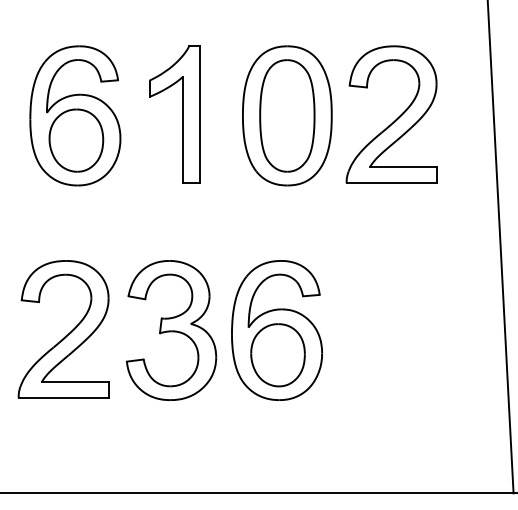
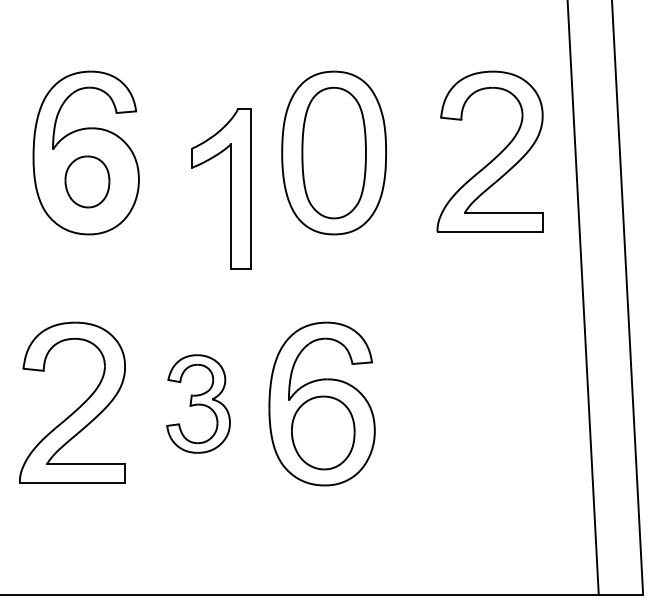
part: (182, 114) -> (230, 188), moved
part: (396, 118) -> (495, 156), moved
part: (76, 140) -> (87, 181), size x0.7
part: (171, 330) -> (198, 403), size x0.6

